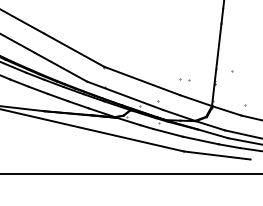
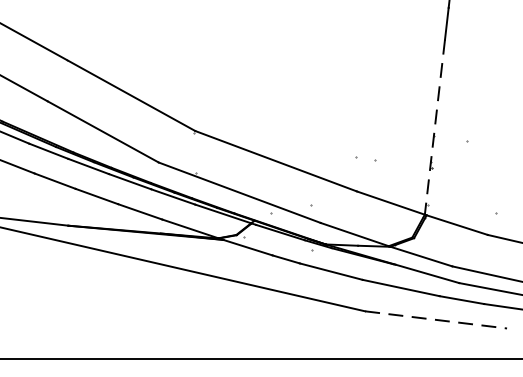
line: (216, 65) -> (434, 128), solid -> dashed
line: (217, 155) -> (436, 319), solid -> dashed

